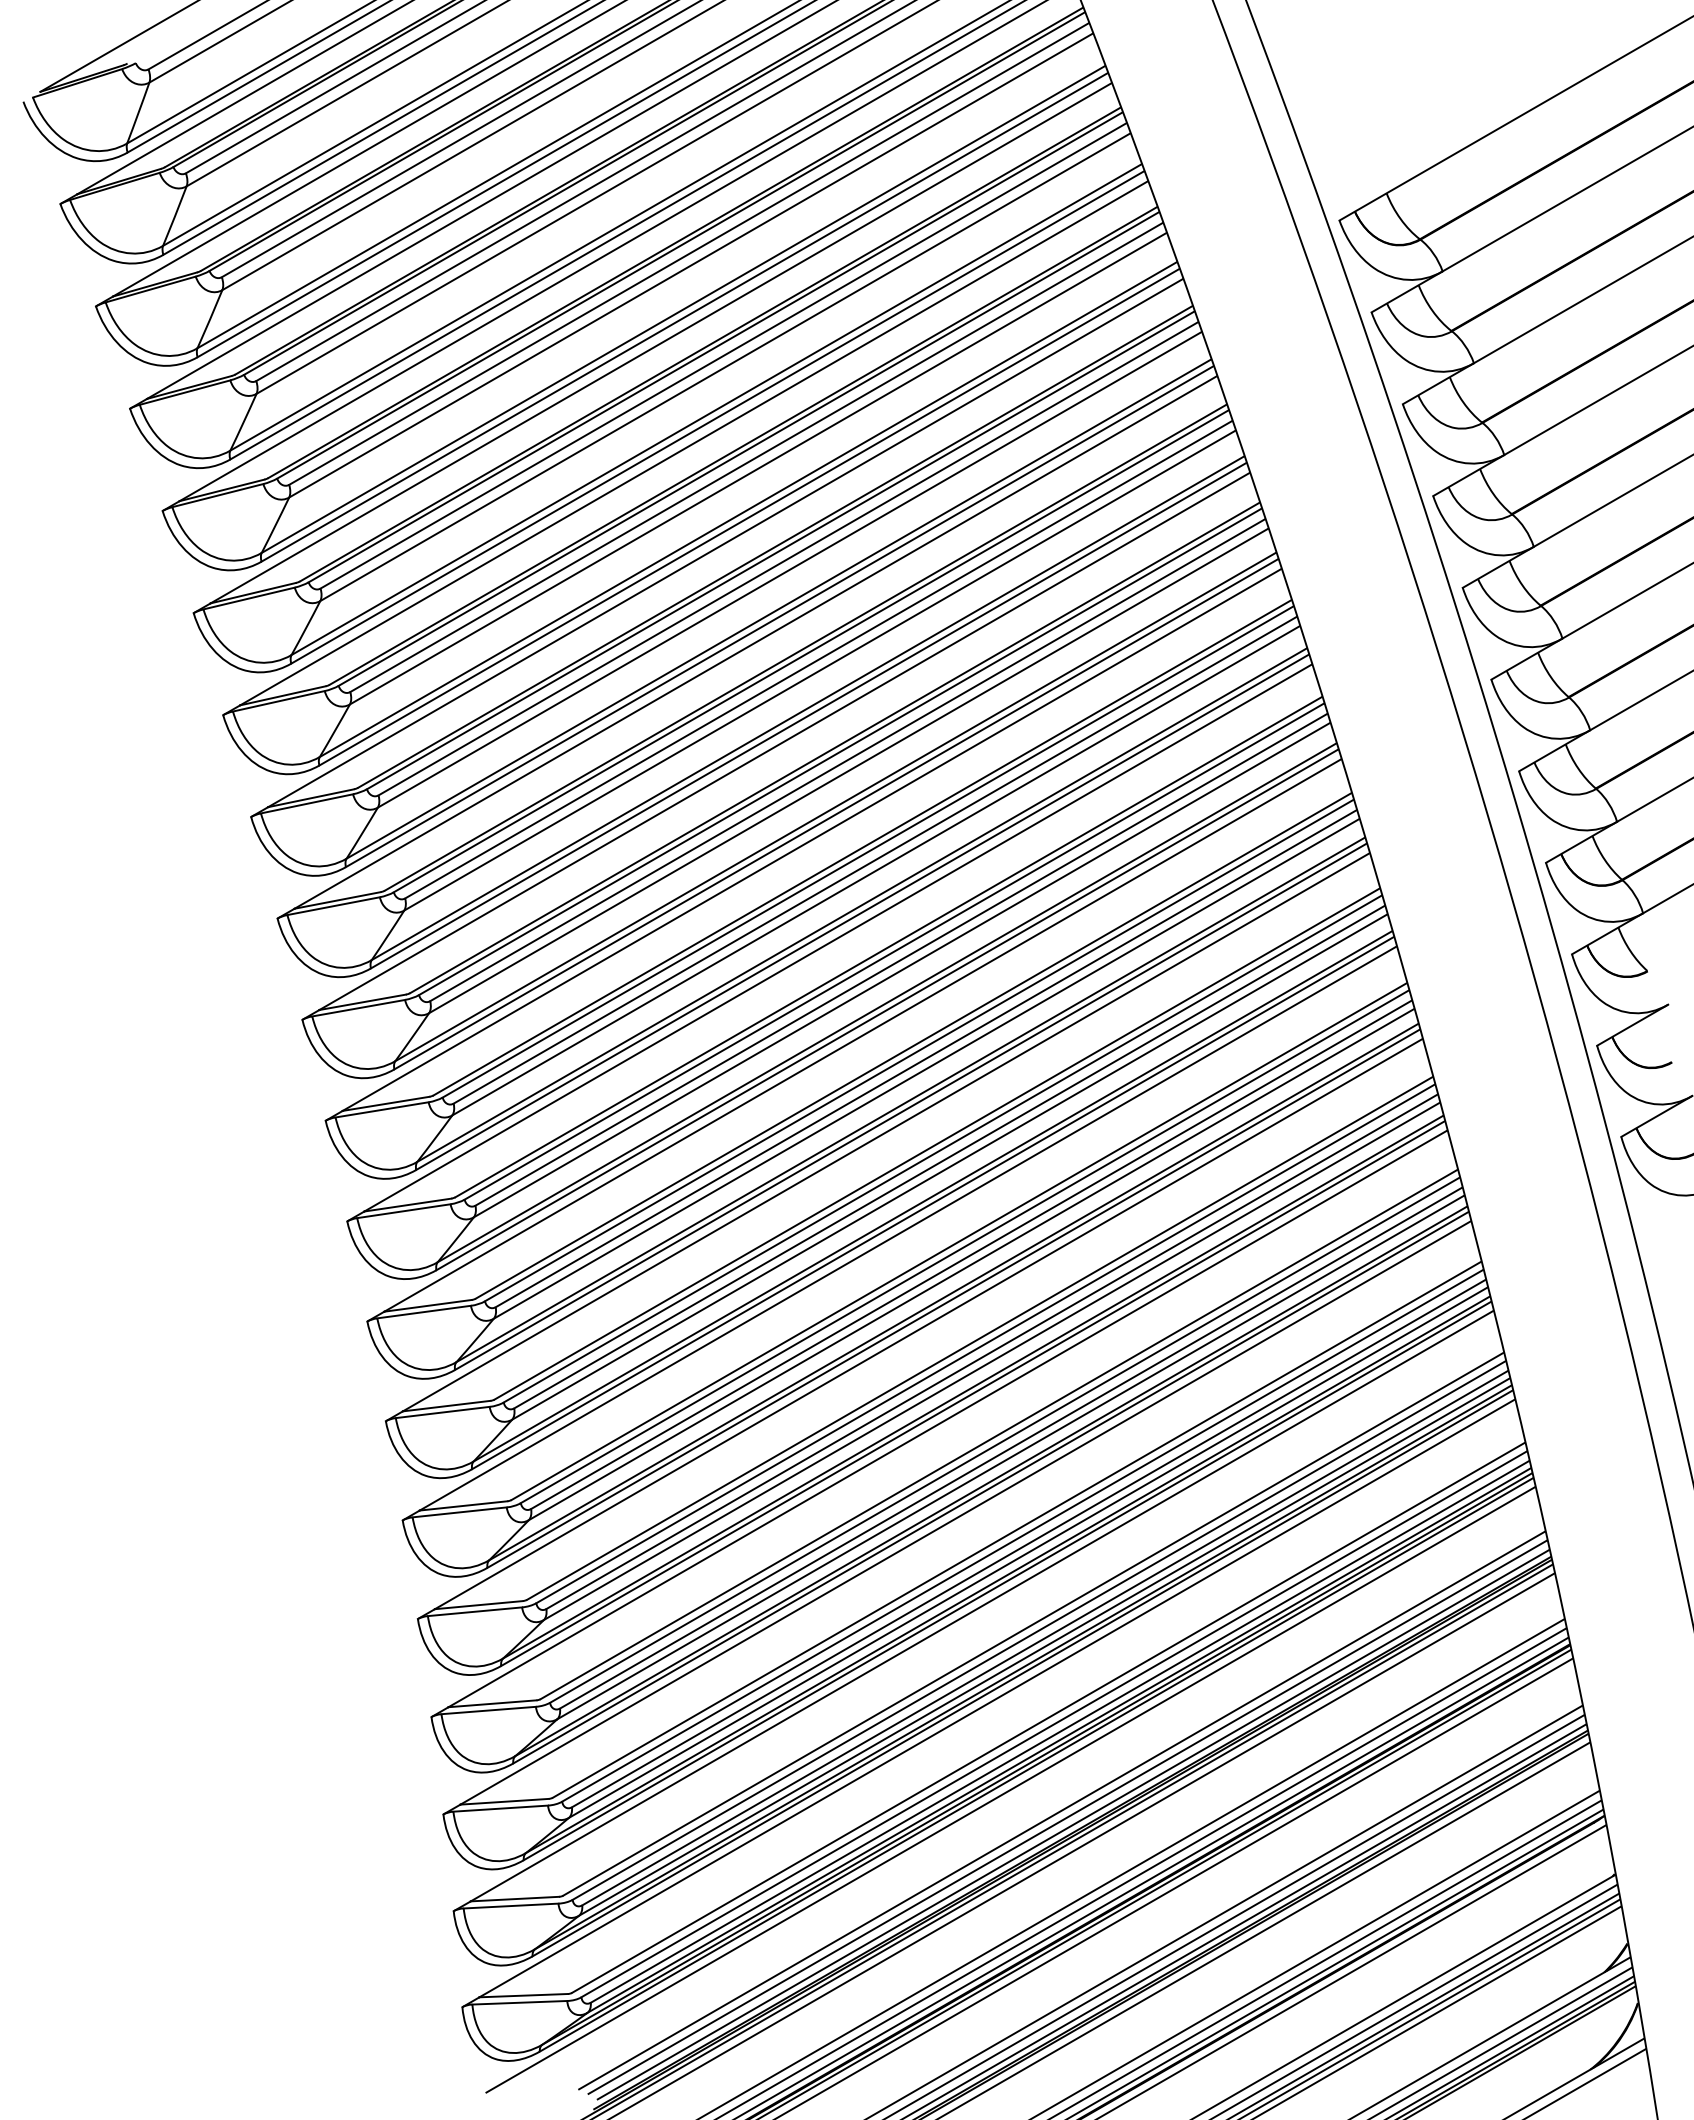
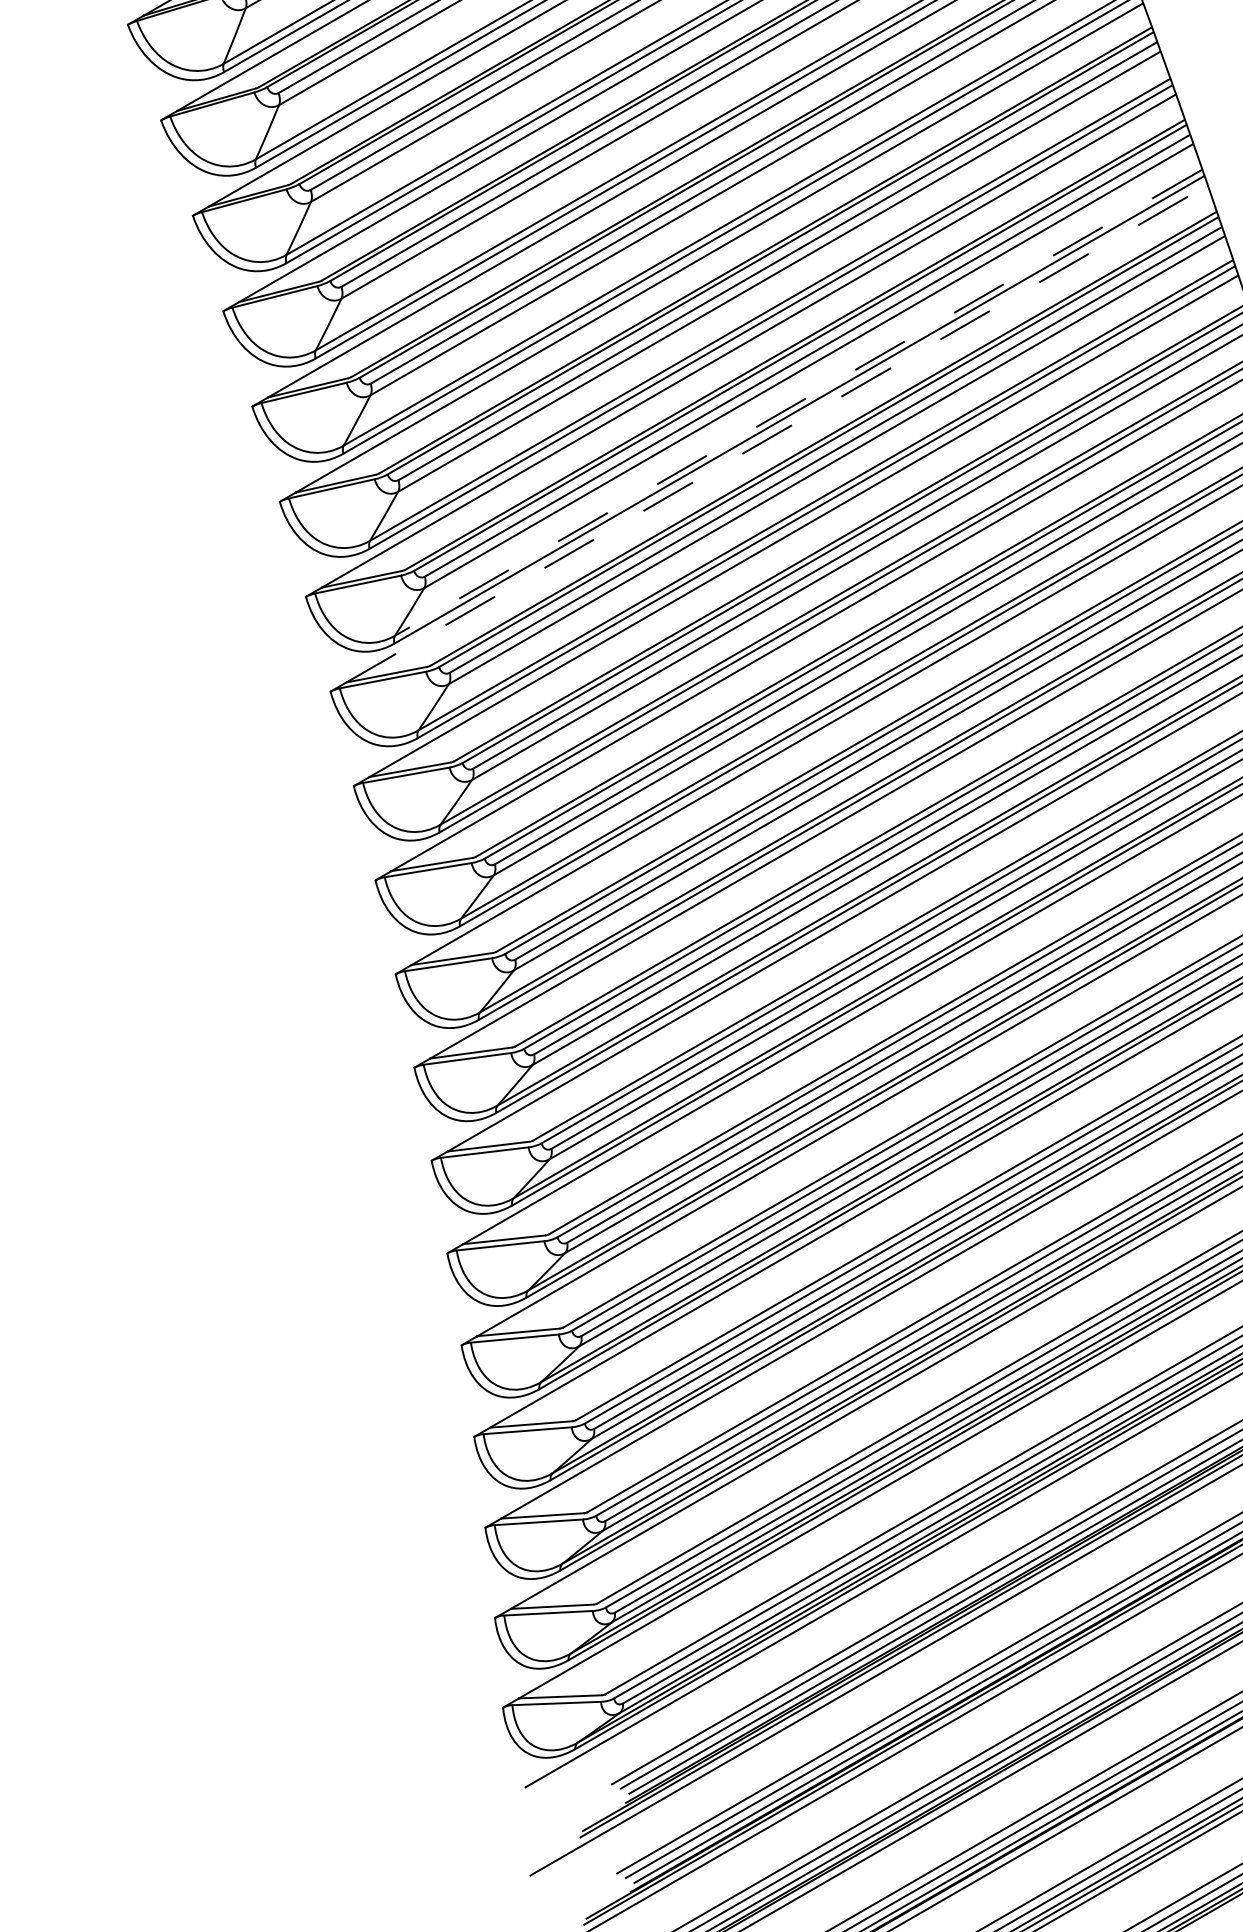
line: (778, 609) -> (798, 403), solid -> dashed
line: (756, 642) -> (777, 433), solid -> dashed

